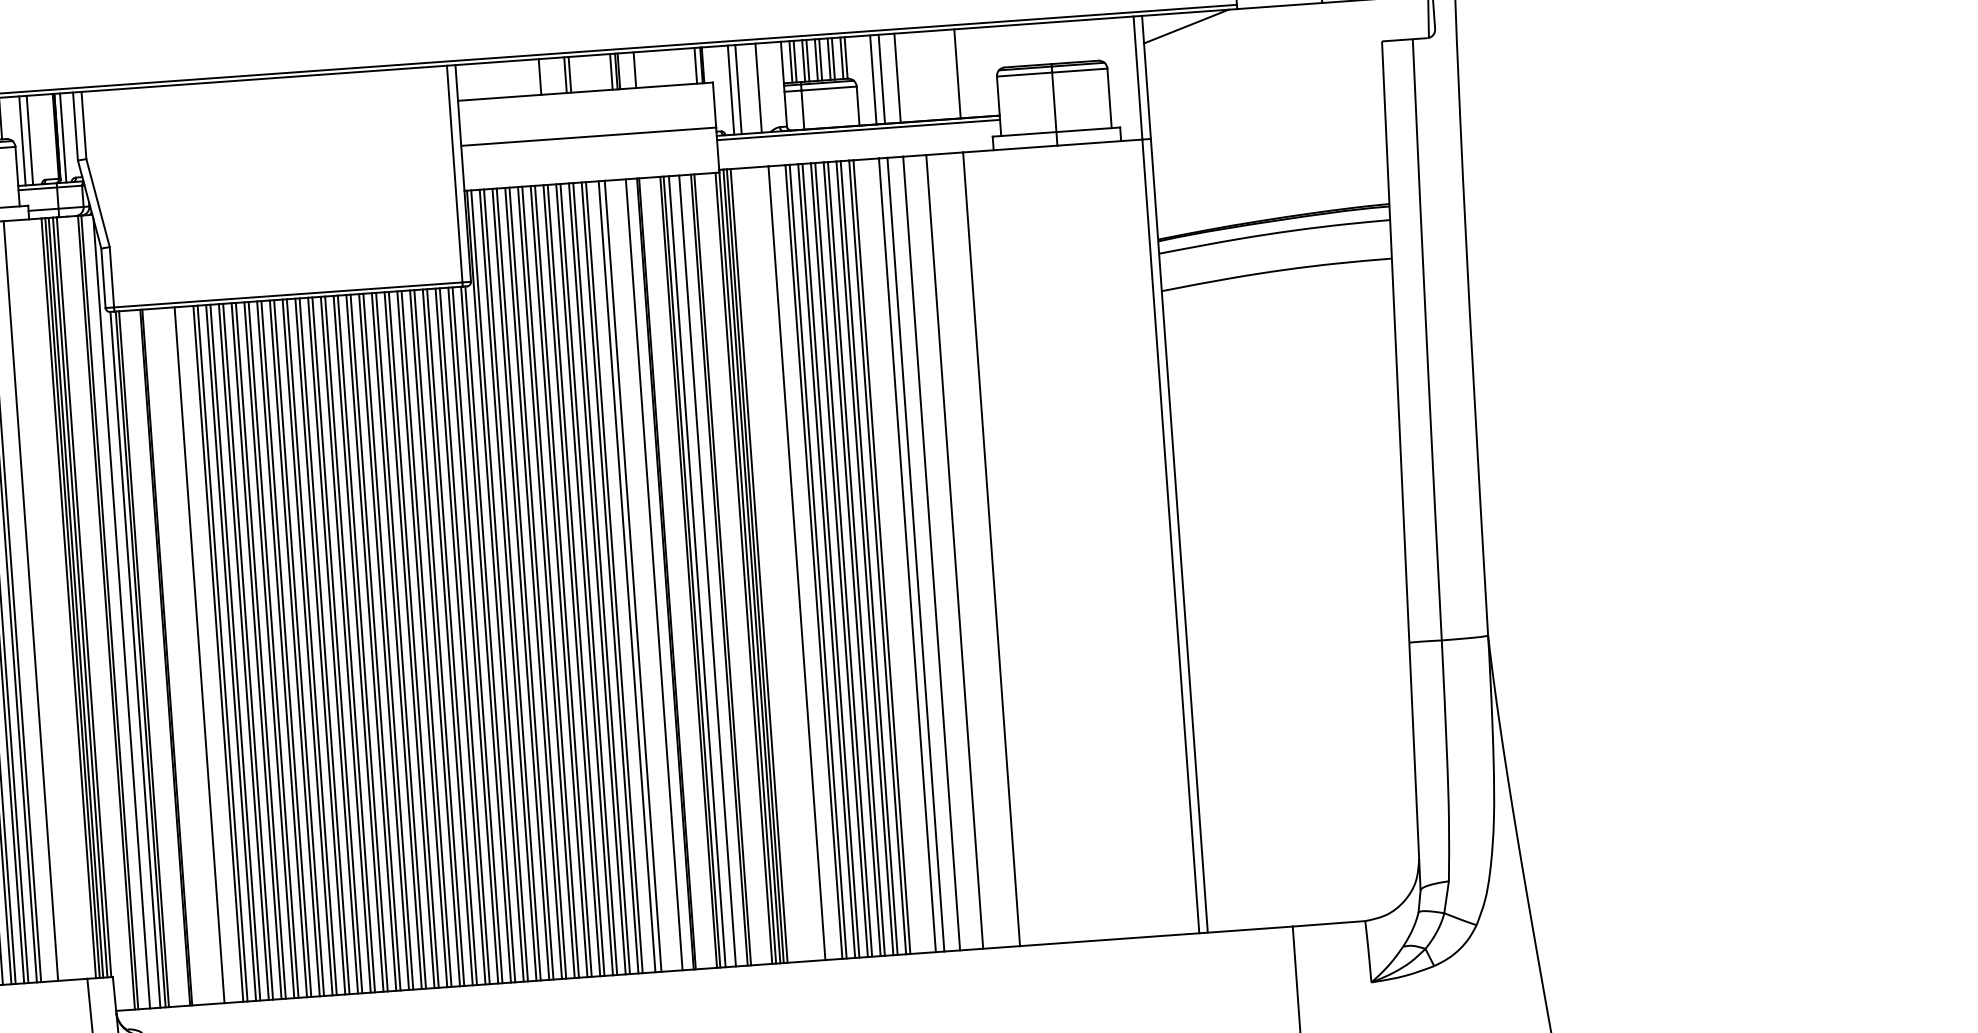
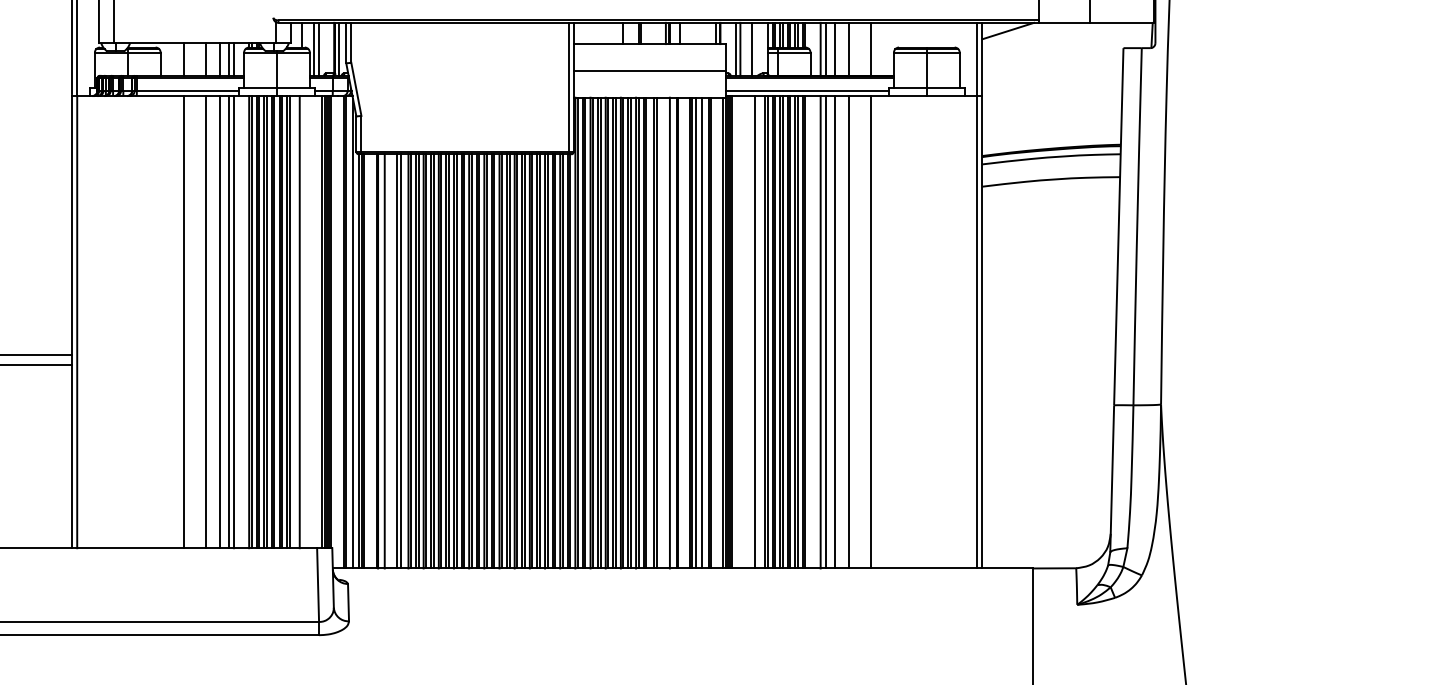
line: (920, 75) -> (848, 48), added
line: (854, 152) -> (806, 91), added
line: (204, 655) -> (400, 361), added
line: (178, 656) -> (384, 361), added

